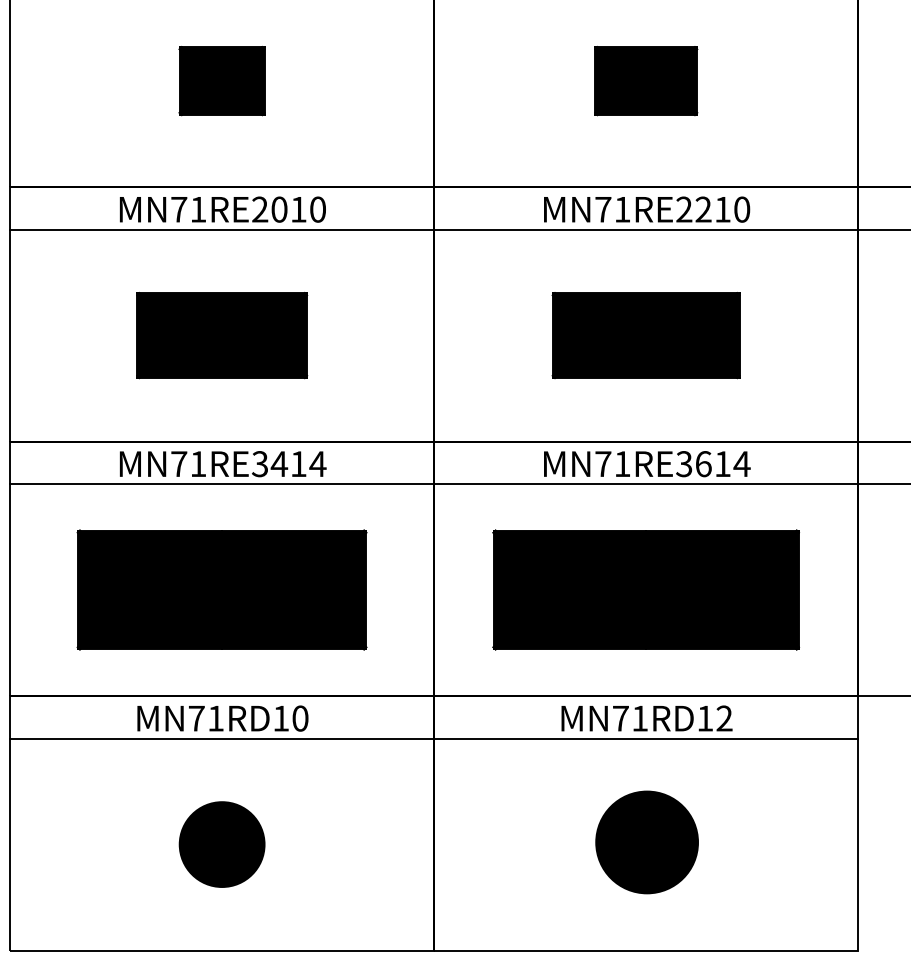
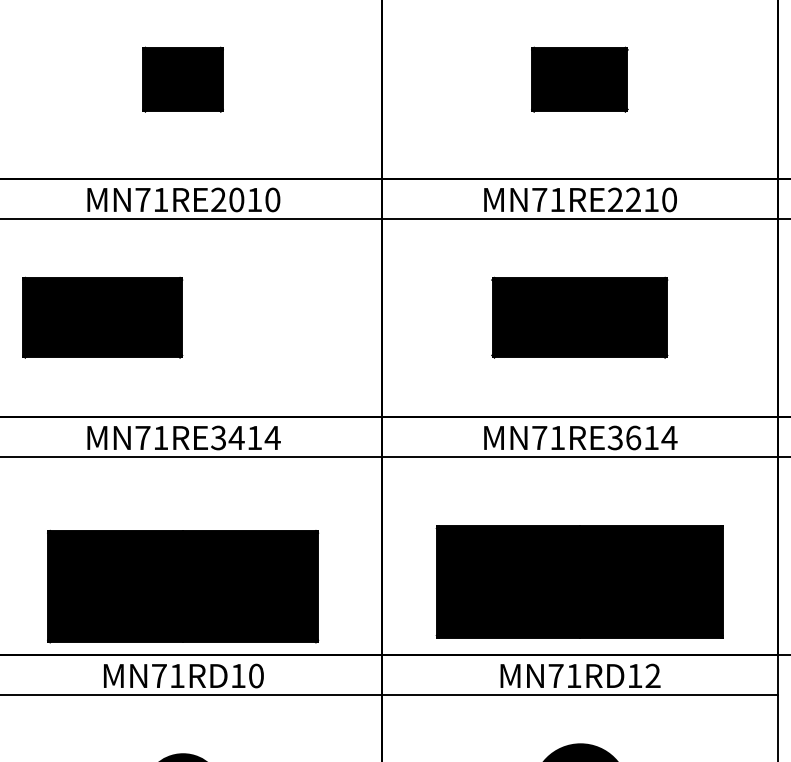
part: (222, 335) -> (103, 317), moved
part: (221, 589) -> (182, 586), moved
part: (646, 589) -> (580, 581), moved

